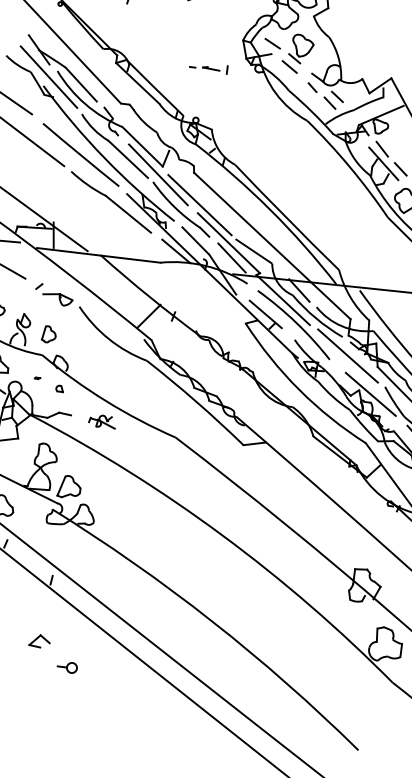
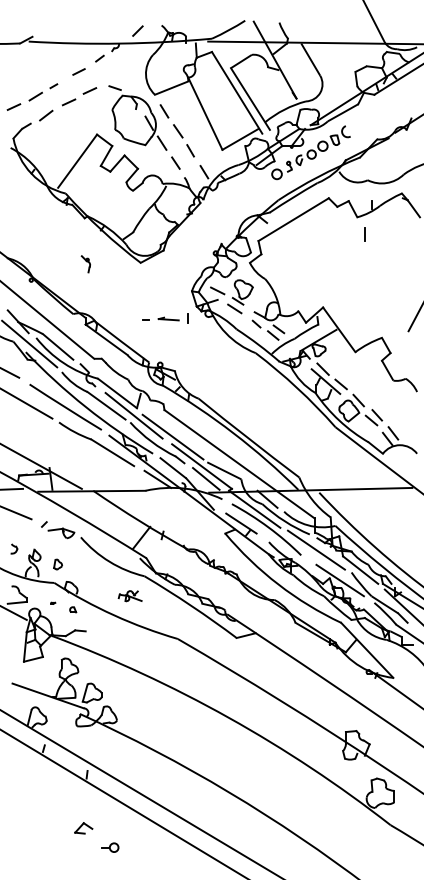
part: (208, 67) -> (165, 318), size x1.4
part: (48, 334) -> (57, 564), size x0.7
part: (101, 421) -> (129, 596), moved

